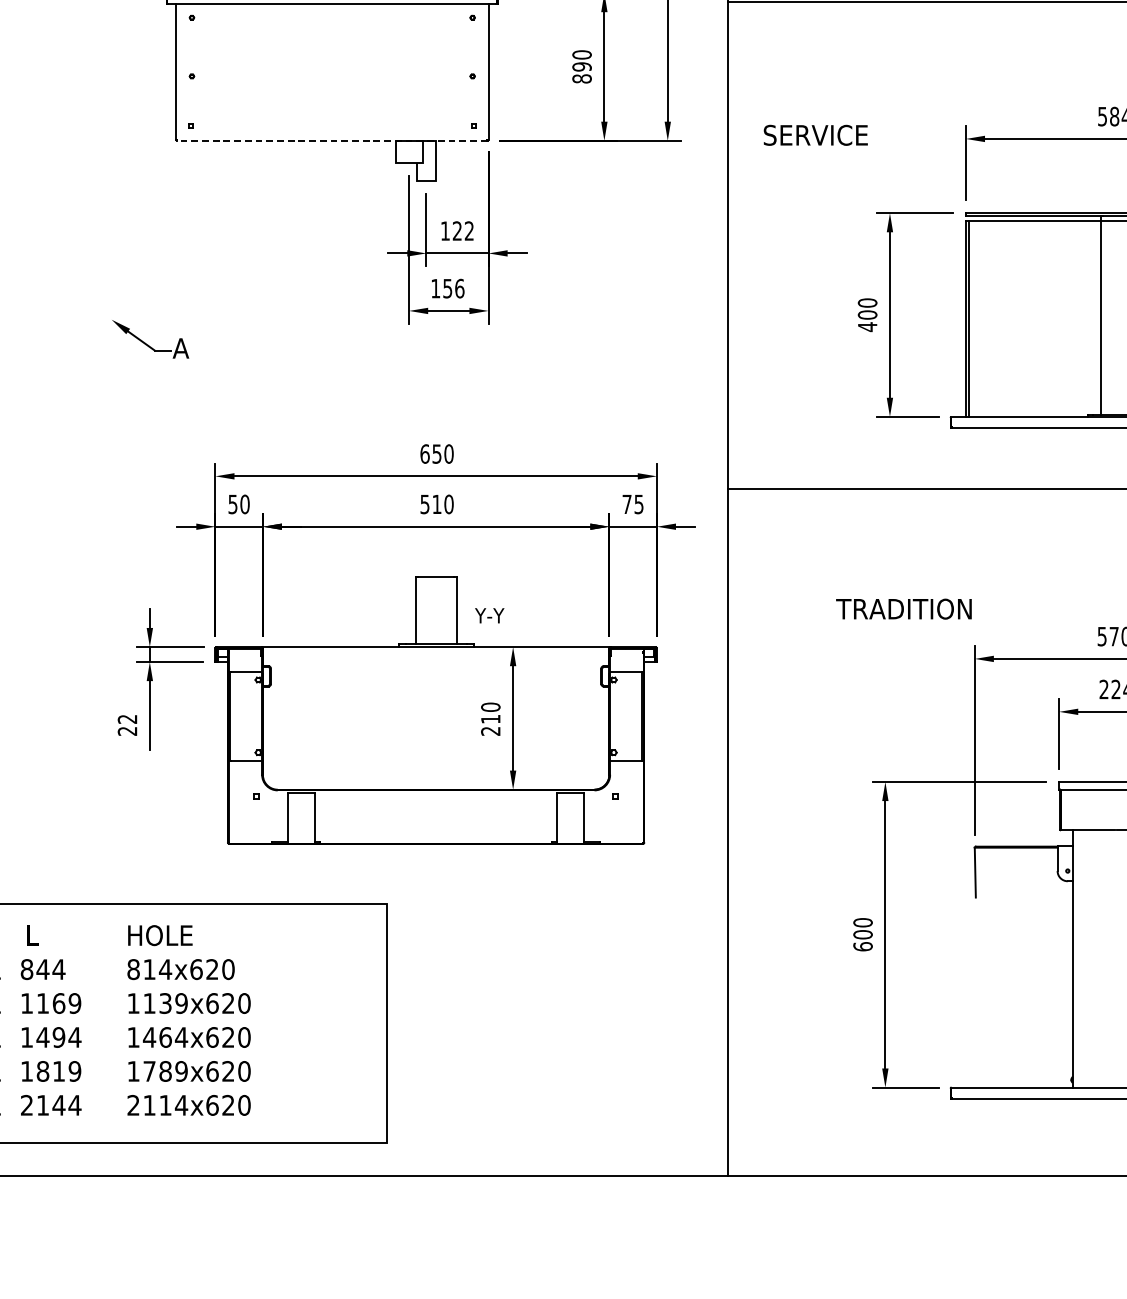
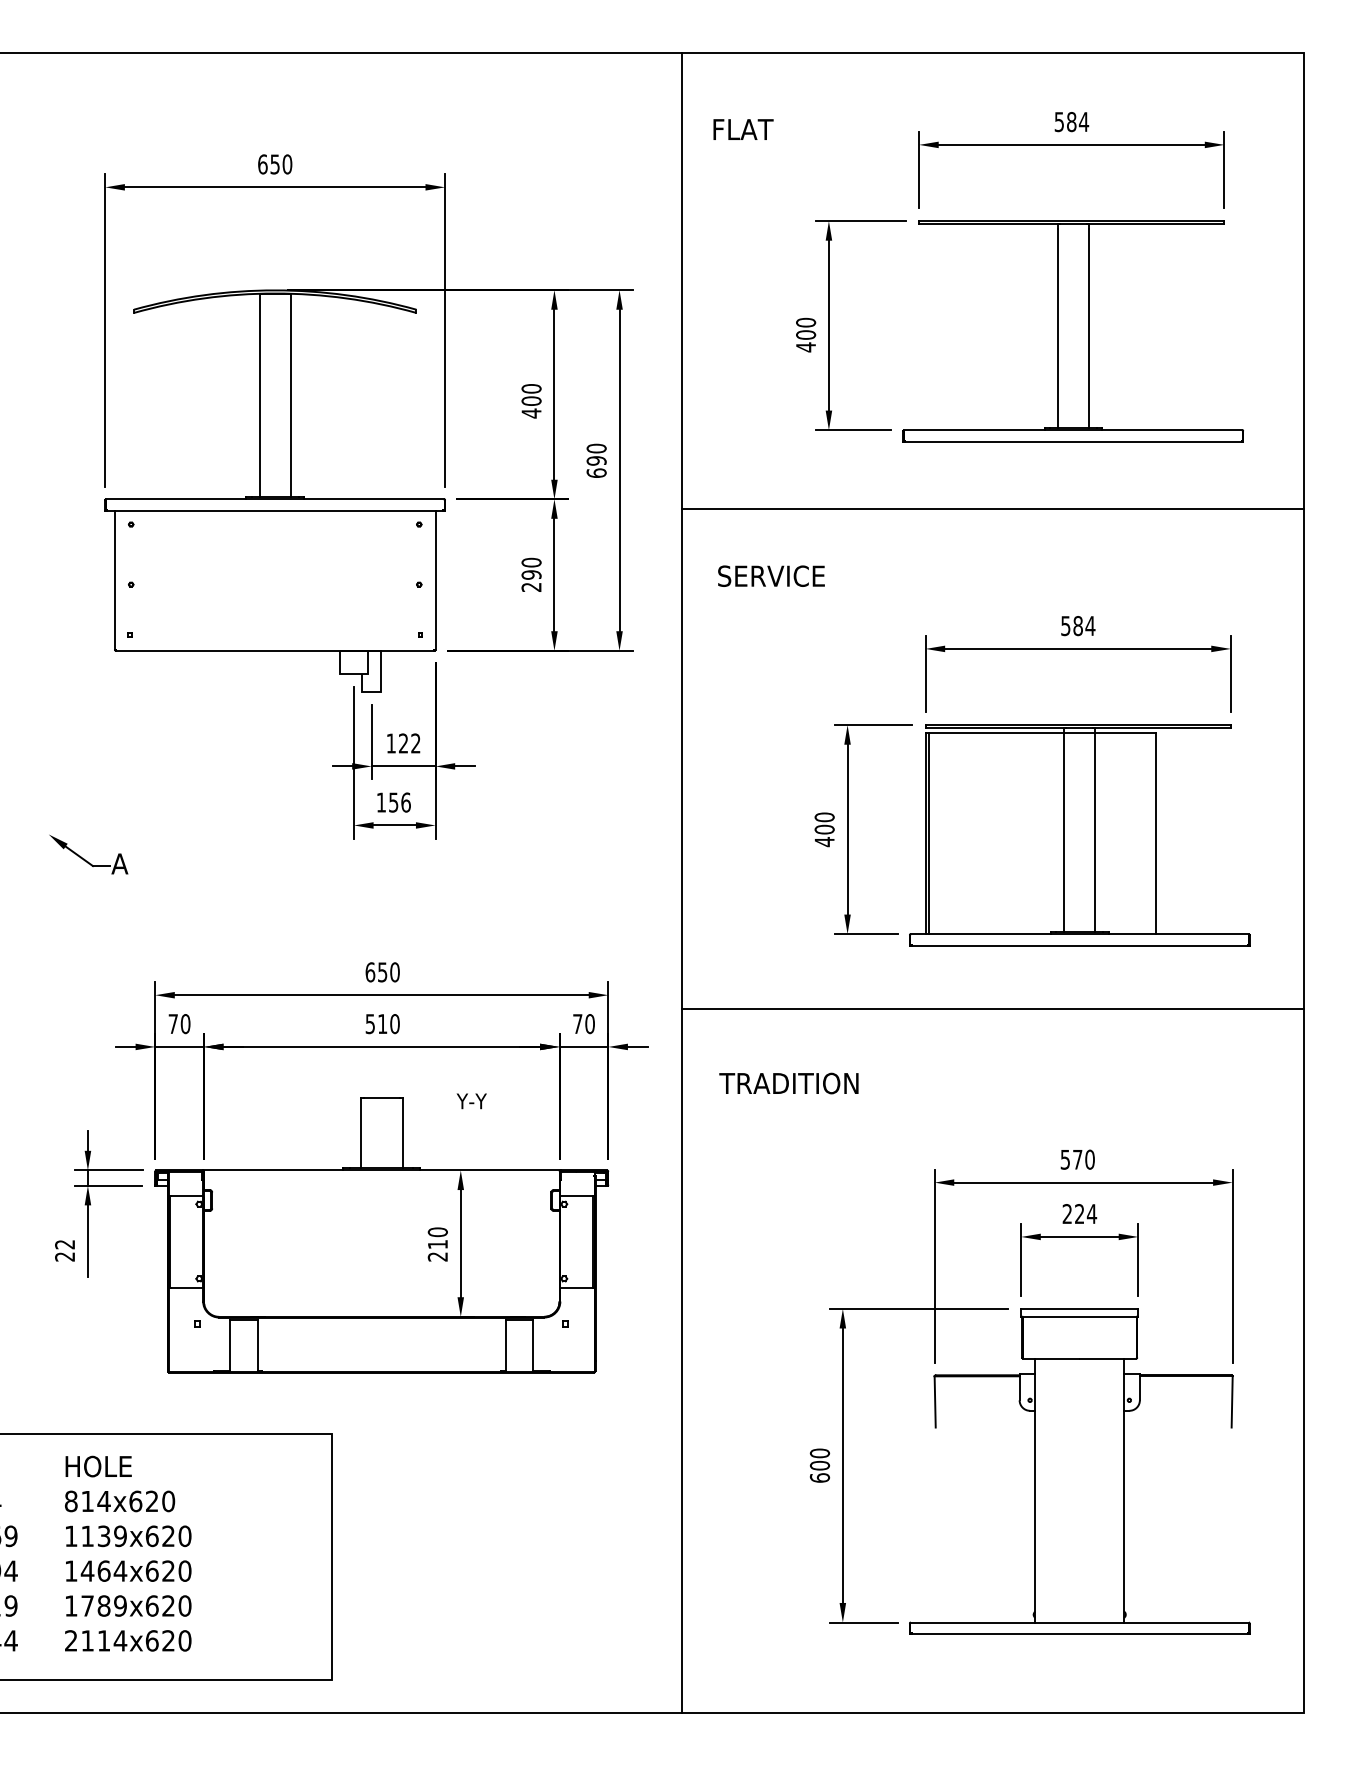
text: (582, 79) -> (531, 587), 890 -> 290
text: (815, 134) -> (771, 575), moved
line: (331, 140) -> (274, 650), dashed -> solid
text: (232, 504) -> (172, 1024), 50 -> 70
text: (638, 504) -> (589, 1024), 75 -> 70
text: (903, 609) -> (788, 1083), moved
text: (489, 615) -> (471, 1101), moved

